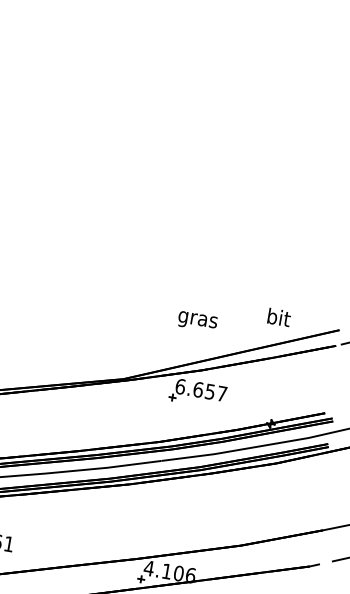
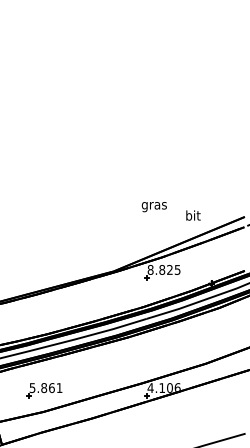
text: (279, 317) -> (193, 215), moved
text: (196, 322) -> (153, 207), moved
text: (200, 389) -> (163, 269), 6.657 -> 8.825

